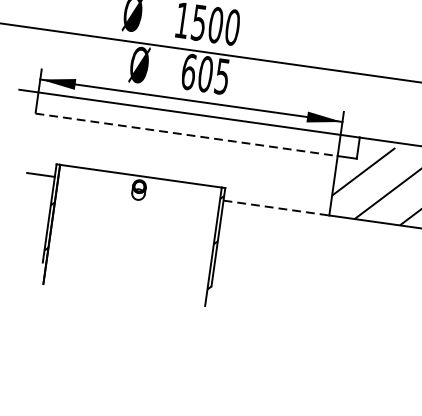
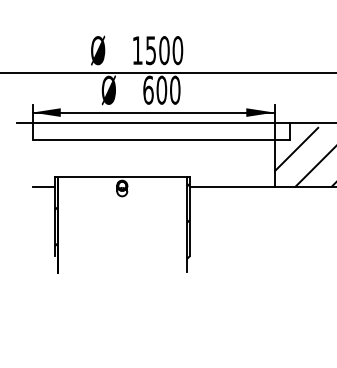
text: (222, 75) -> (175, 89), 605 -> 600
line: (186, 134) -> (153, 139), dashed -> solid
line: (276, 208) -> (232, 187), dashed -> solid

